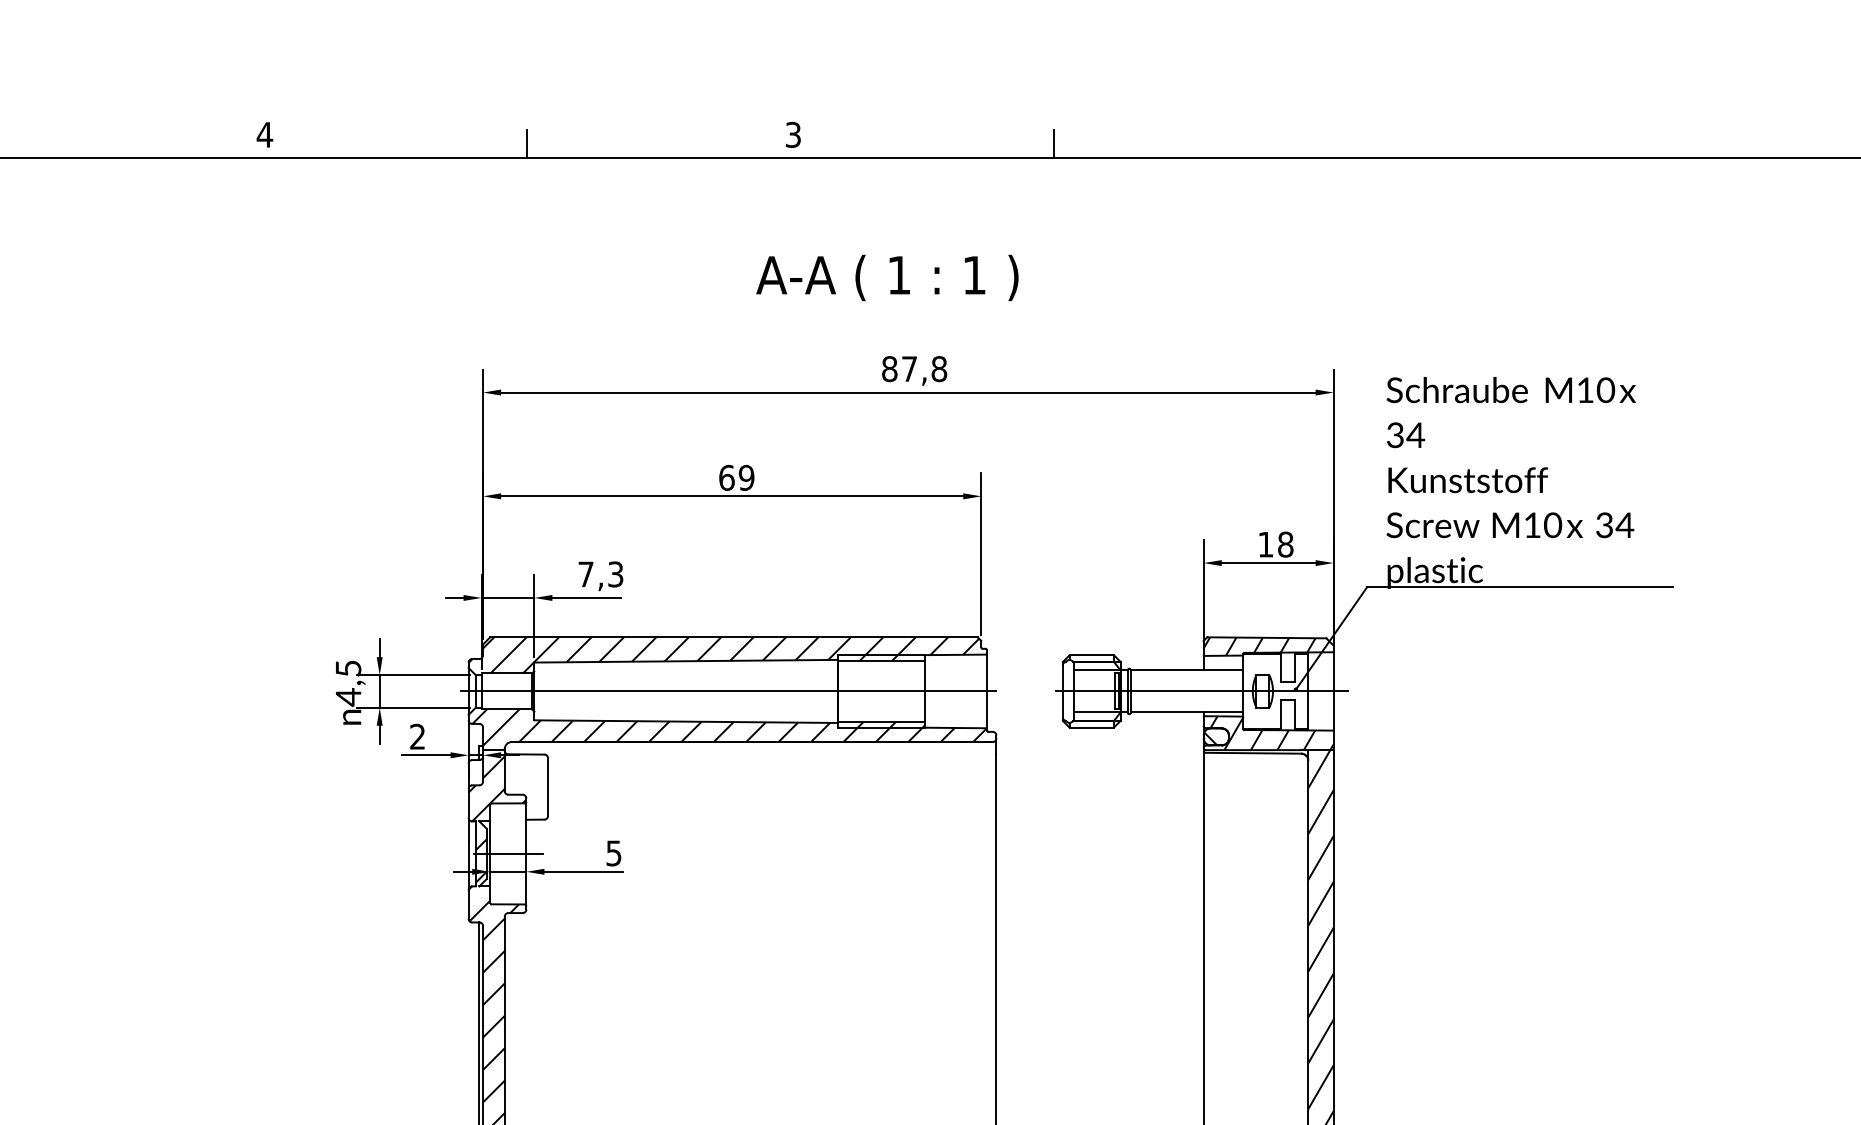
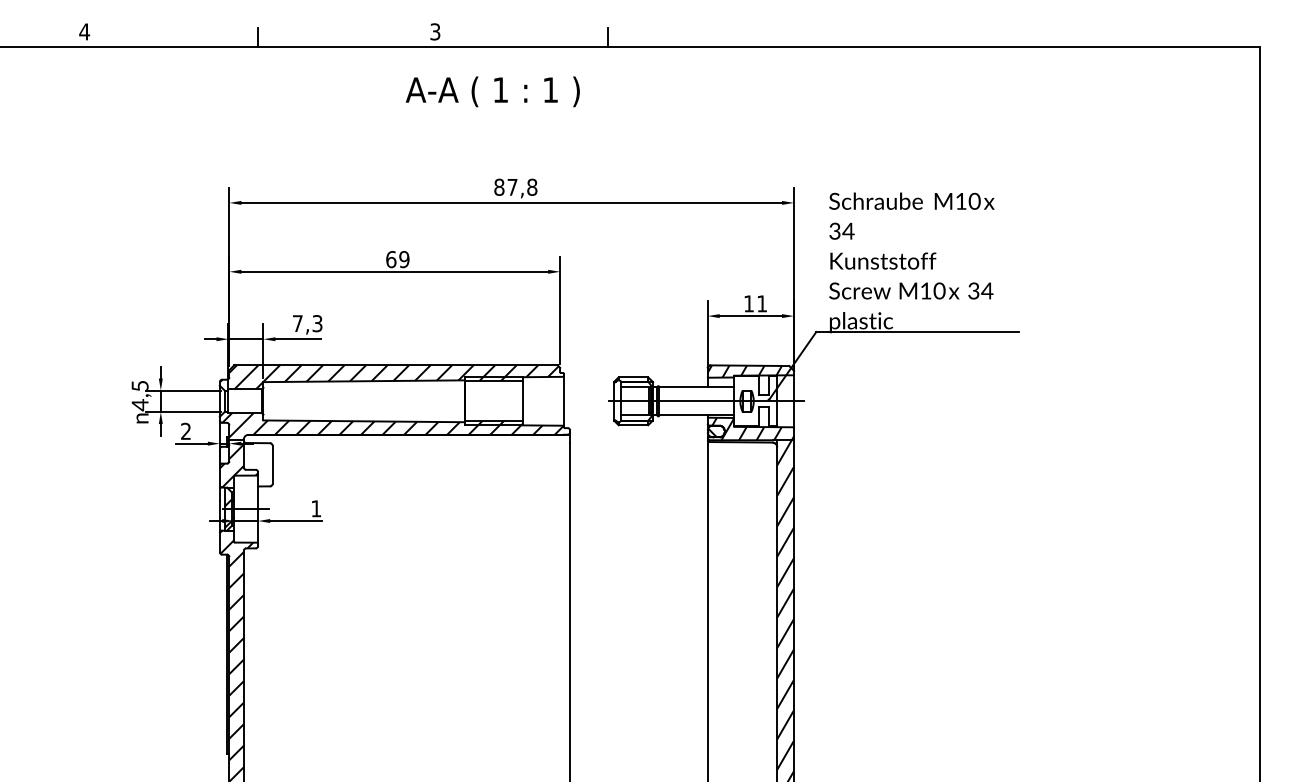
text: (886, 277) -> (492, 91), moved
text: (1286, 544) -> (762, 303), 18 -> 11
line: (727, 691) -> (391, 401), removed
text: (614, 852) -> (316, 508), 5 -> 1

